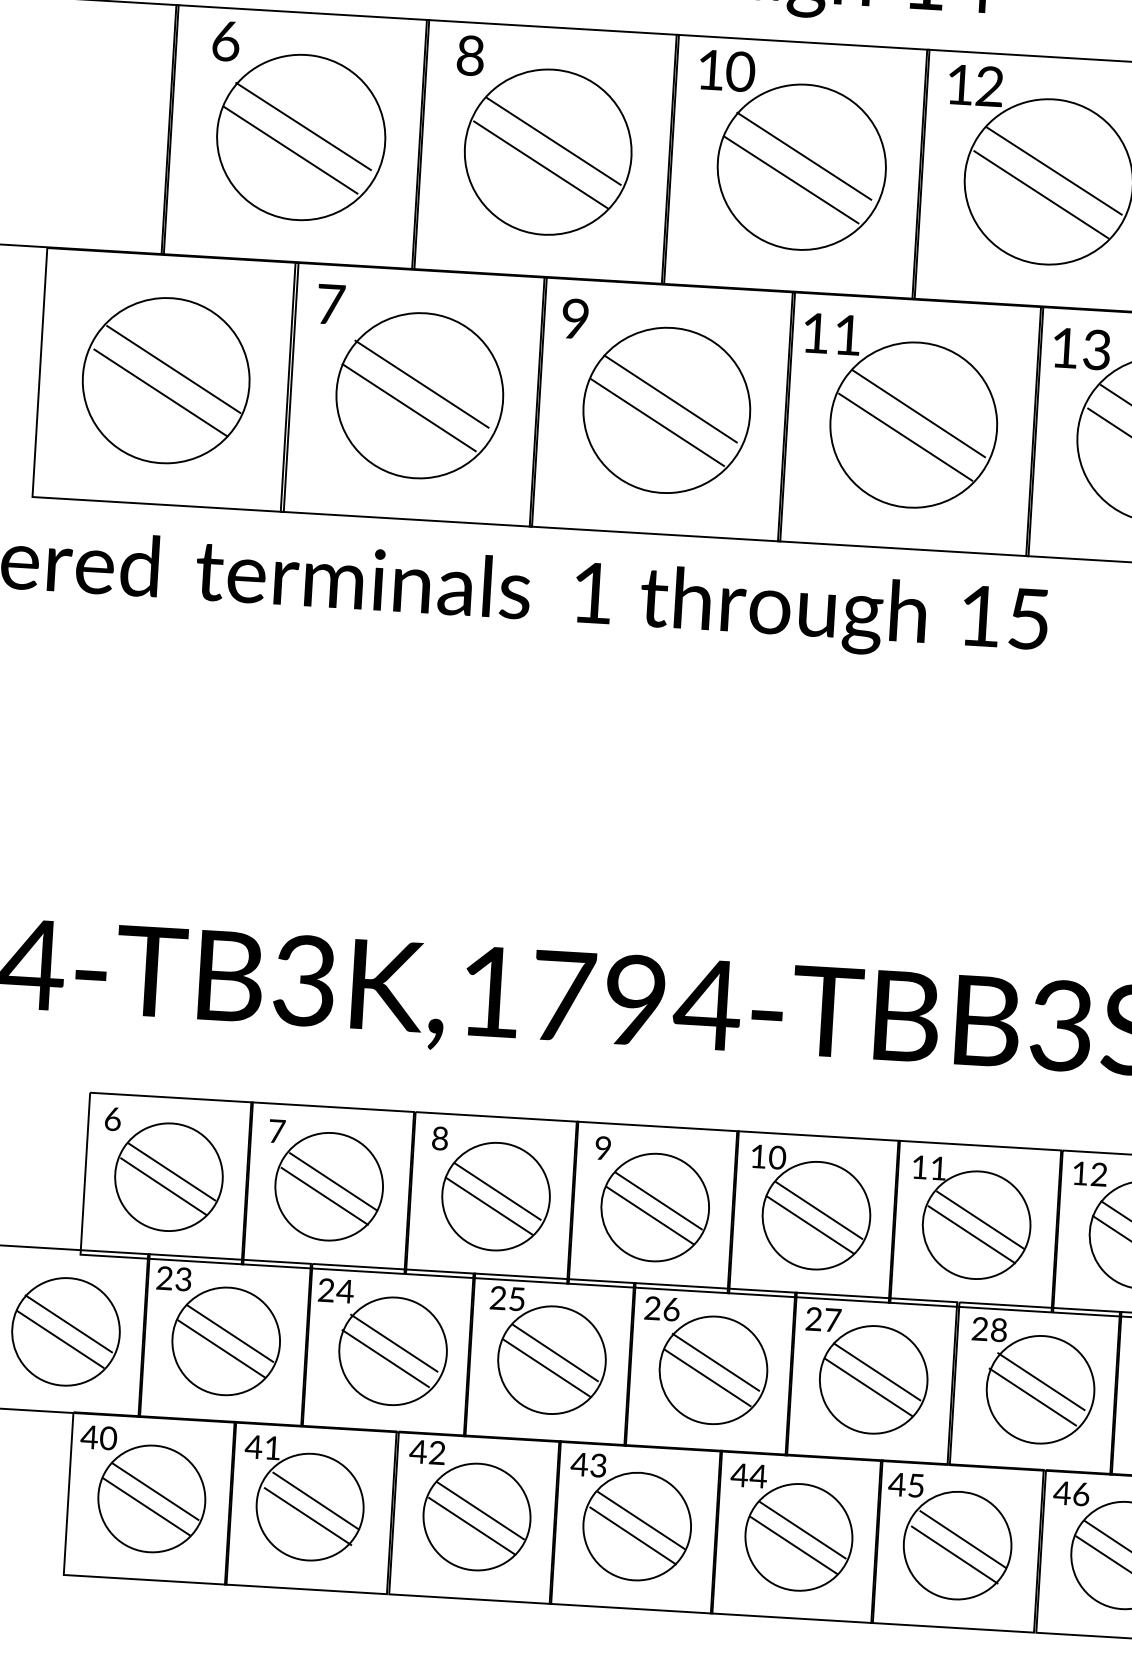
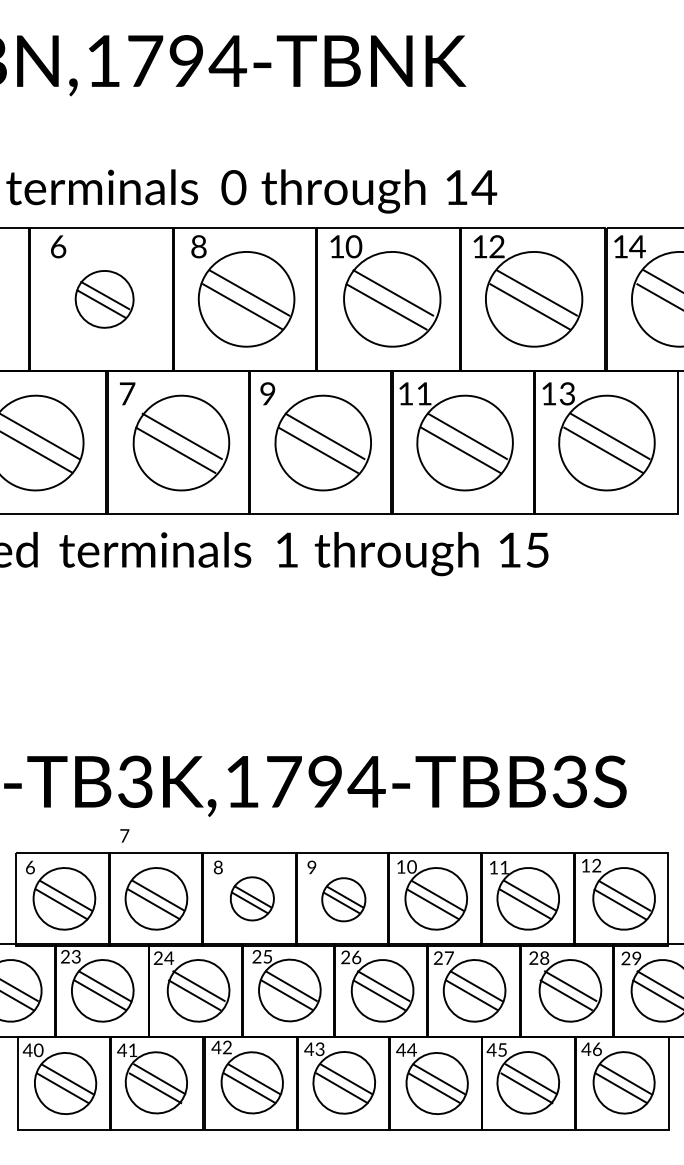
part: (300, 137) -> (104, 299), size x0.6
text: (276, 1130) -> (124, 835), moved
part: (496, 1196) -> (252, 898), size x0.7
part: (654, 1207) -> (343, 899), size x0.7

